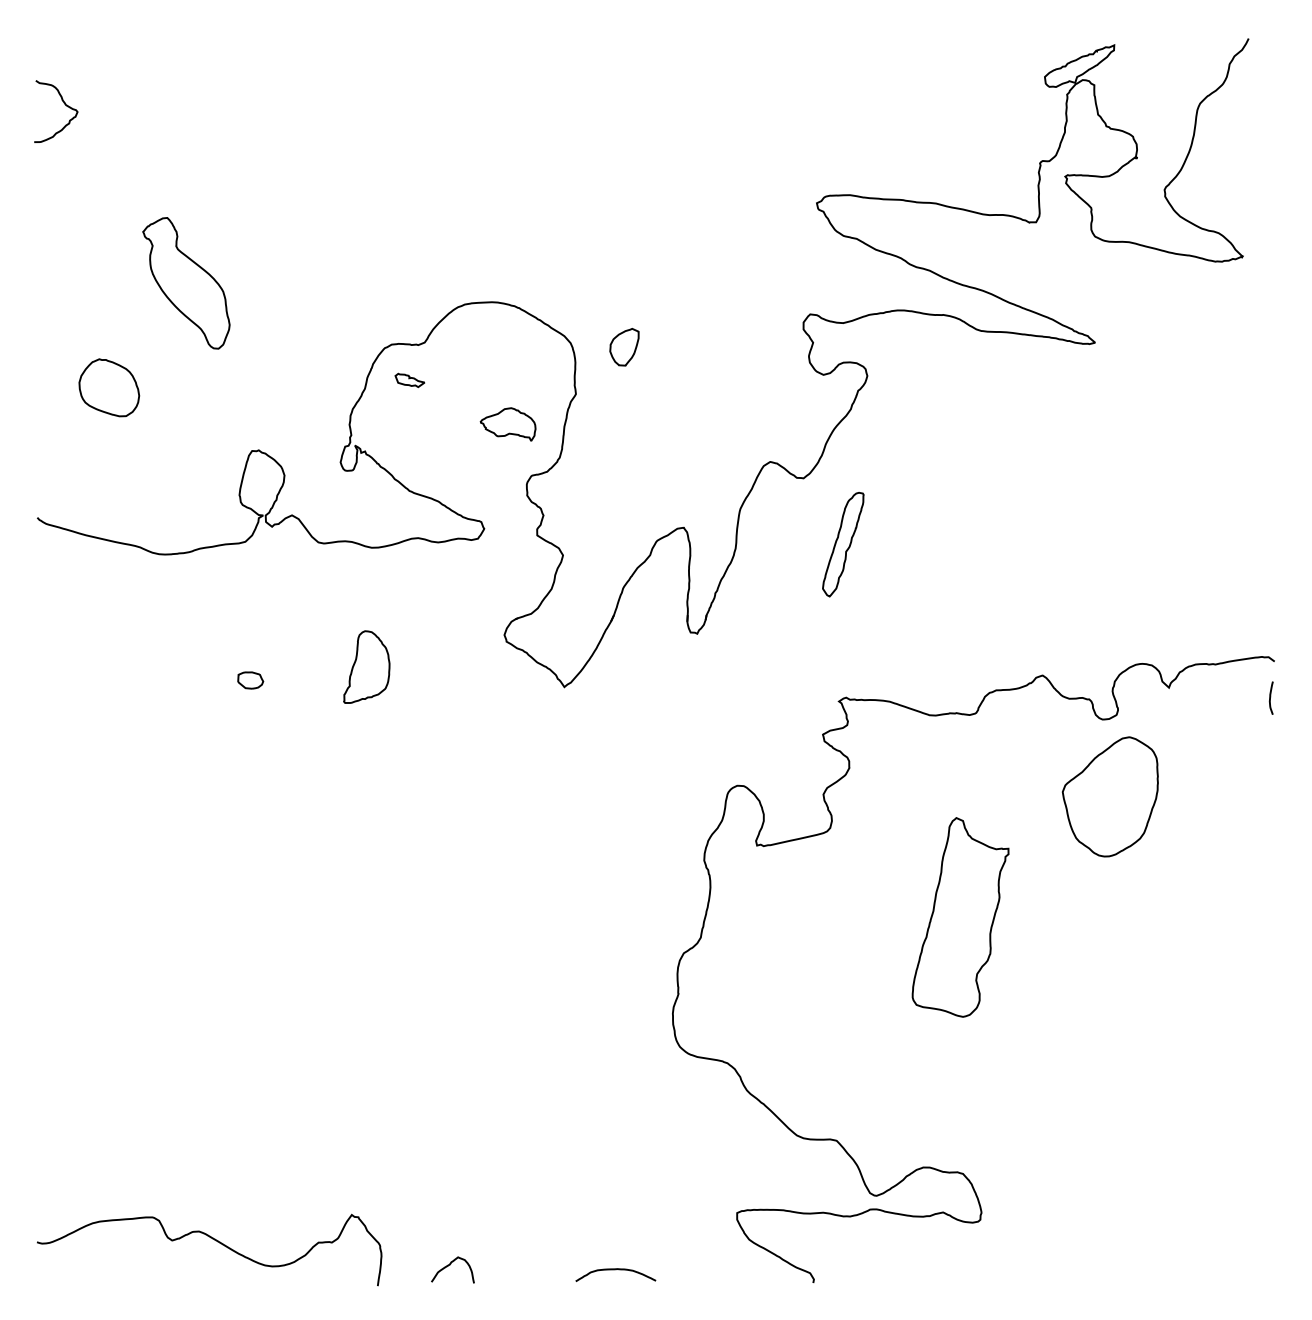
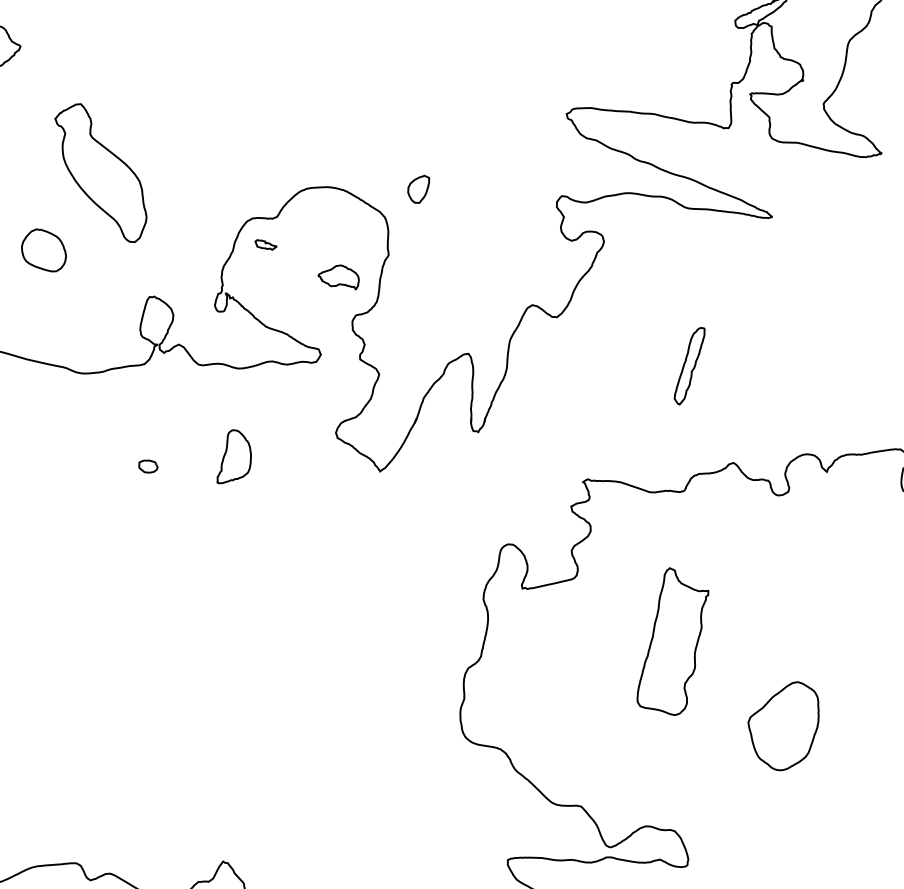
part: (186, 283) -> (101, 173), size x1.43
part: (624, 347) -> (418, 189), moved
part: (843, 544) -> (689, 366), moved
part: (1109, 796) -> (782, 725), moved

